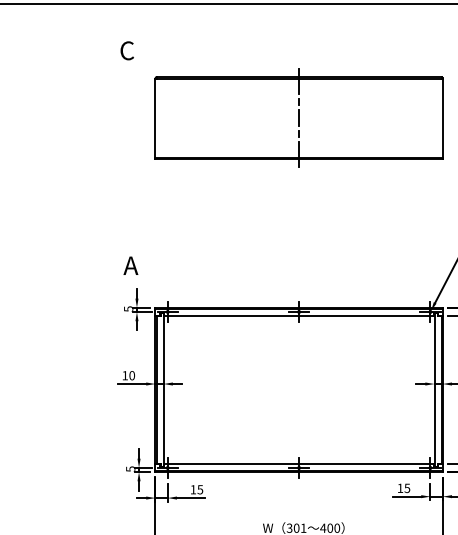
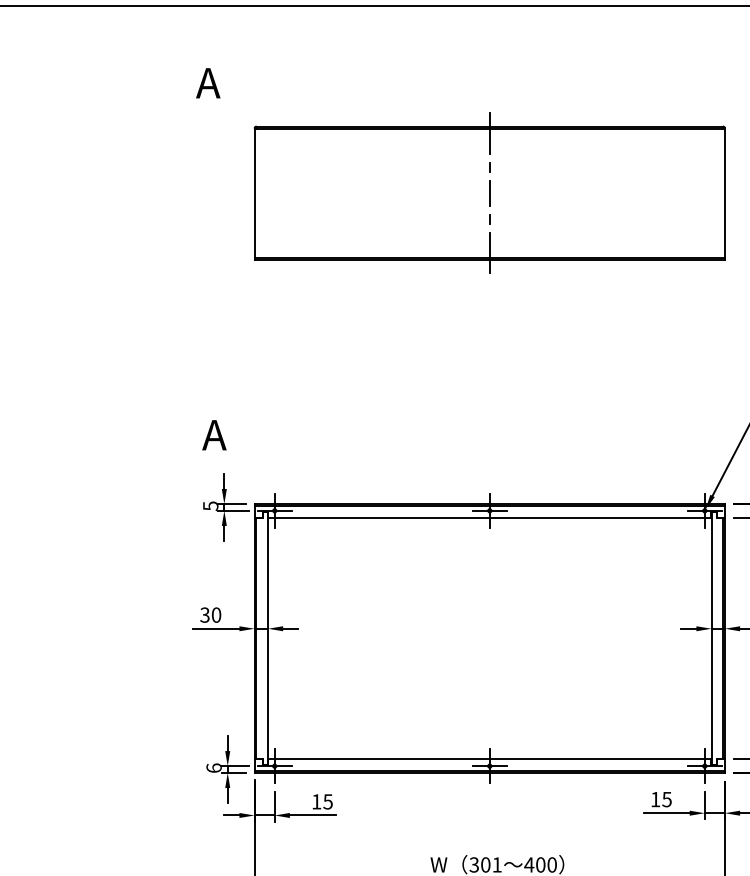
text: (126, 50) -> (207, 82), C -> A
text: (124, 375) -> (203, 614), 10 -> 30
text: (130, 468) -> (213, 767), 5 -> 6

